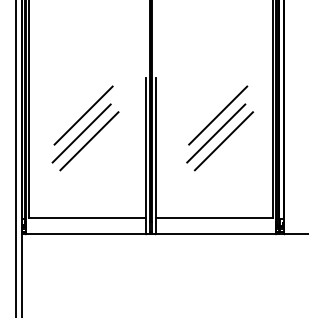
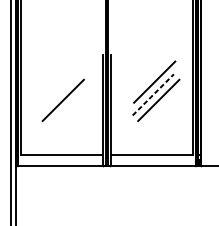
line: (83, 115) -> (59, 82), removed
line: (81, 133) -> (57, 94), removed
line: (216, 133) -> (153, 94), solid -> dashed

